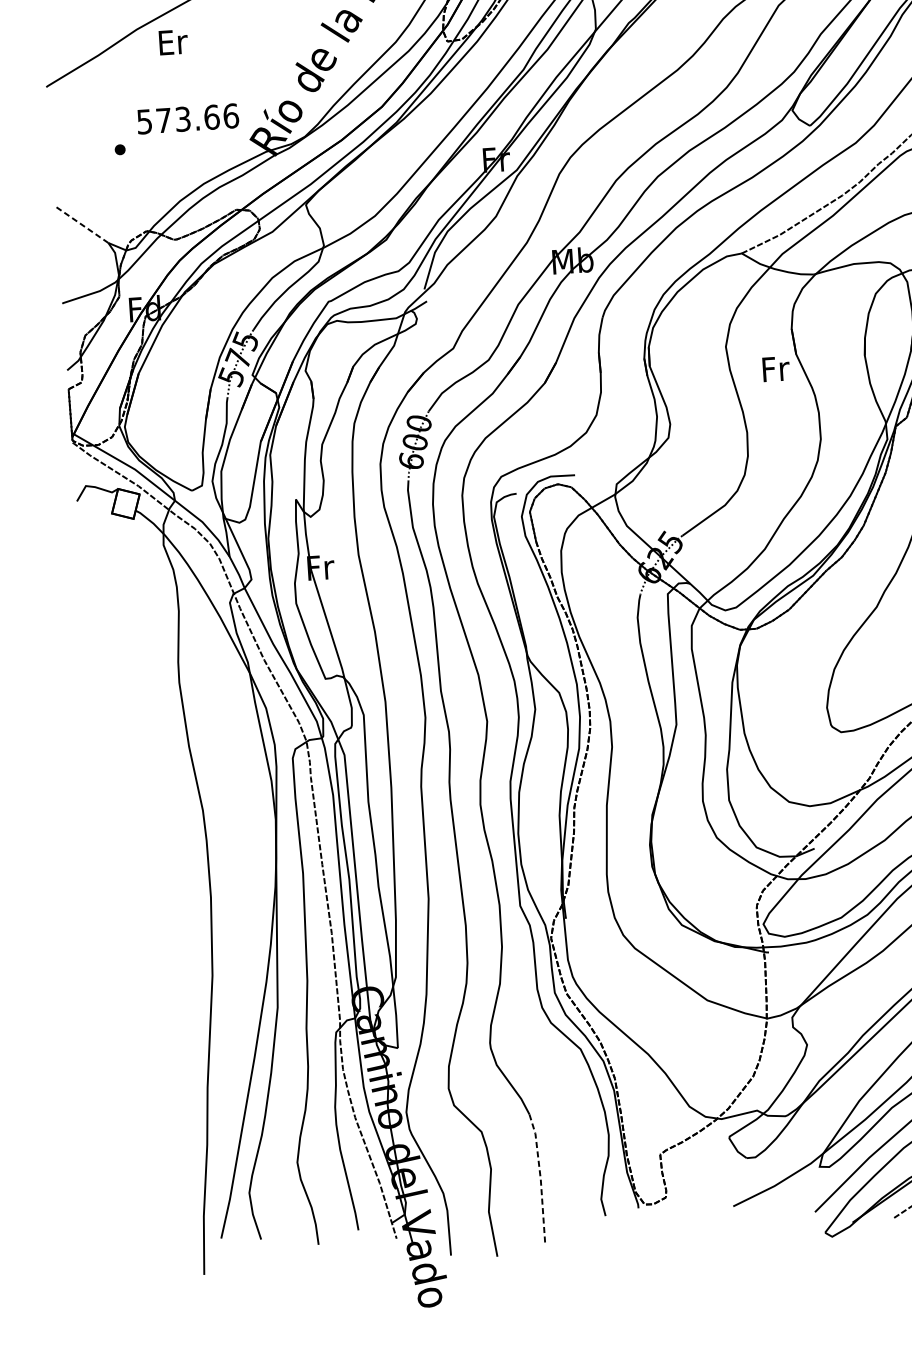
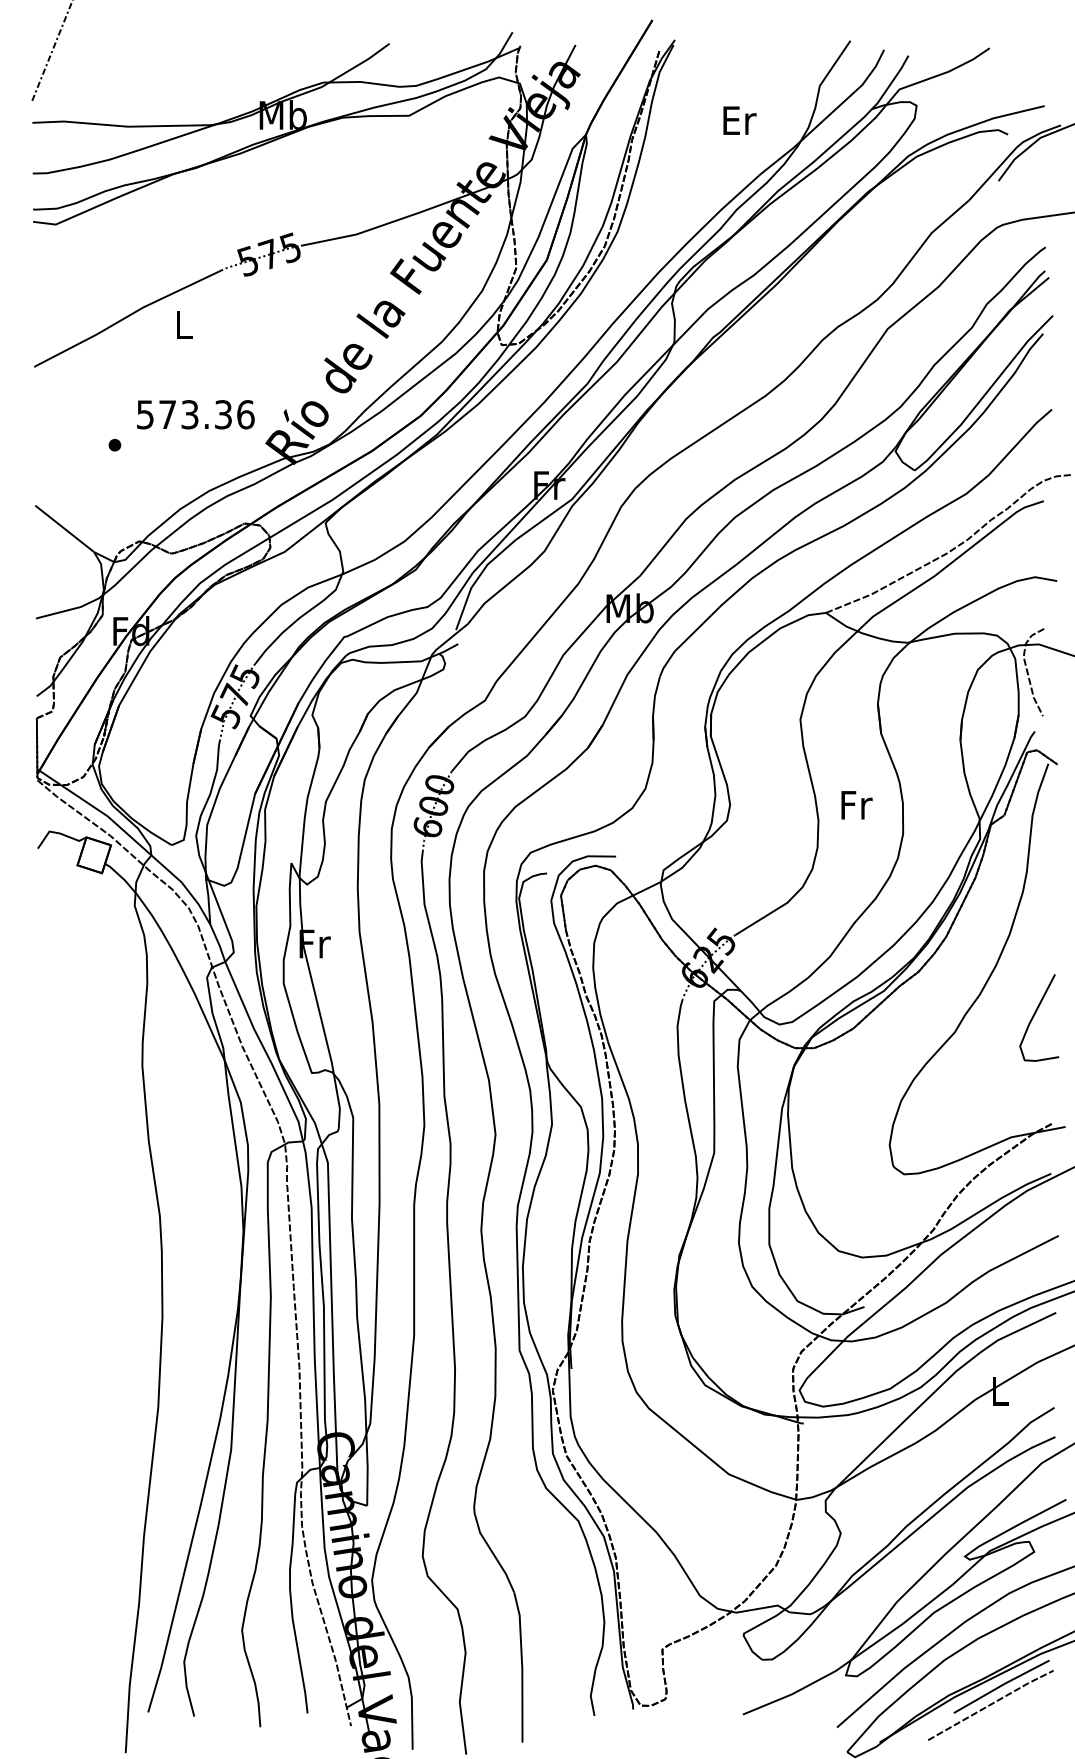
text: (173, 41) -> (184, 324), Er -> L
text: (211, 117) -> (223, 414), 573.66 -> 573.36
line: (81, 224) -> (64, 528), dashed -> solid
text: (775, 369) -> (856, 805), moved
line: (540, 1178) -> (522, 1667), dashed -> solid

